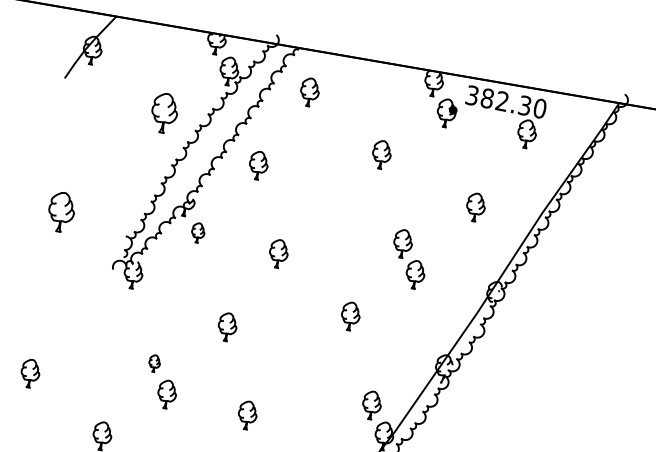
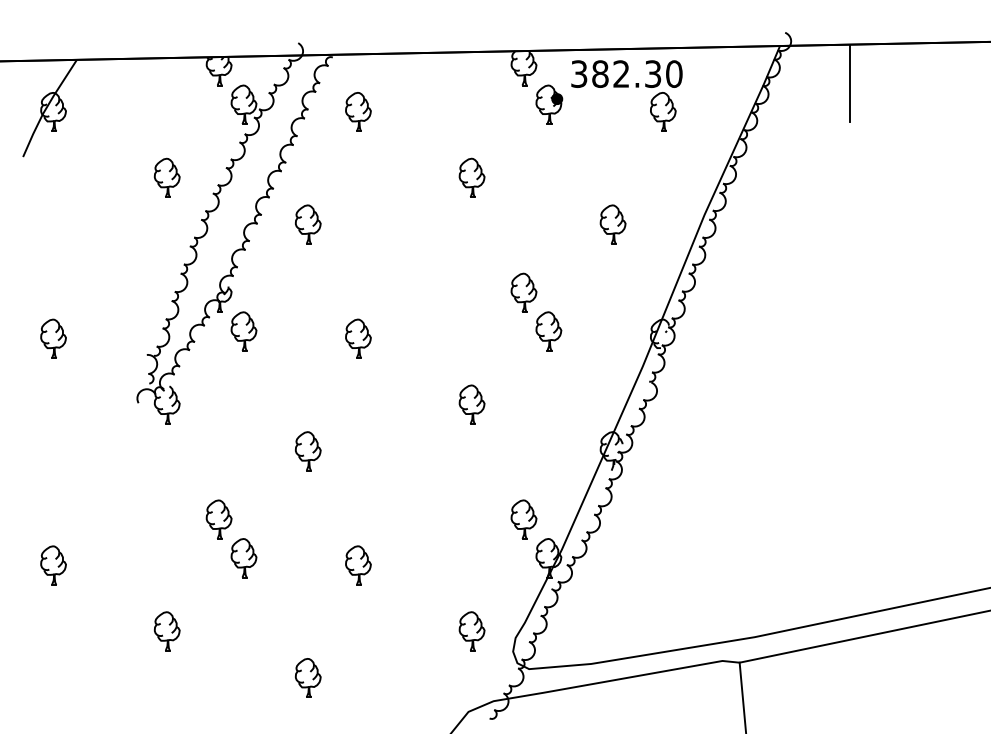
part: (164, 112) -> (166, 177), size x0.71
part: (61, 211) -> (53, 338), size x0.71
part: (197, 232) -> (243, 331), size x1.43
part: (154, 363) -> (218, 519), size x1.67

